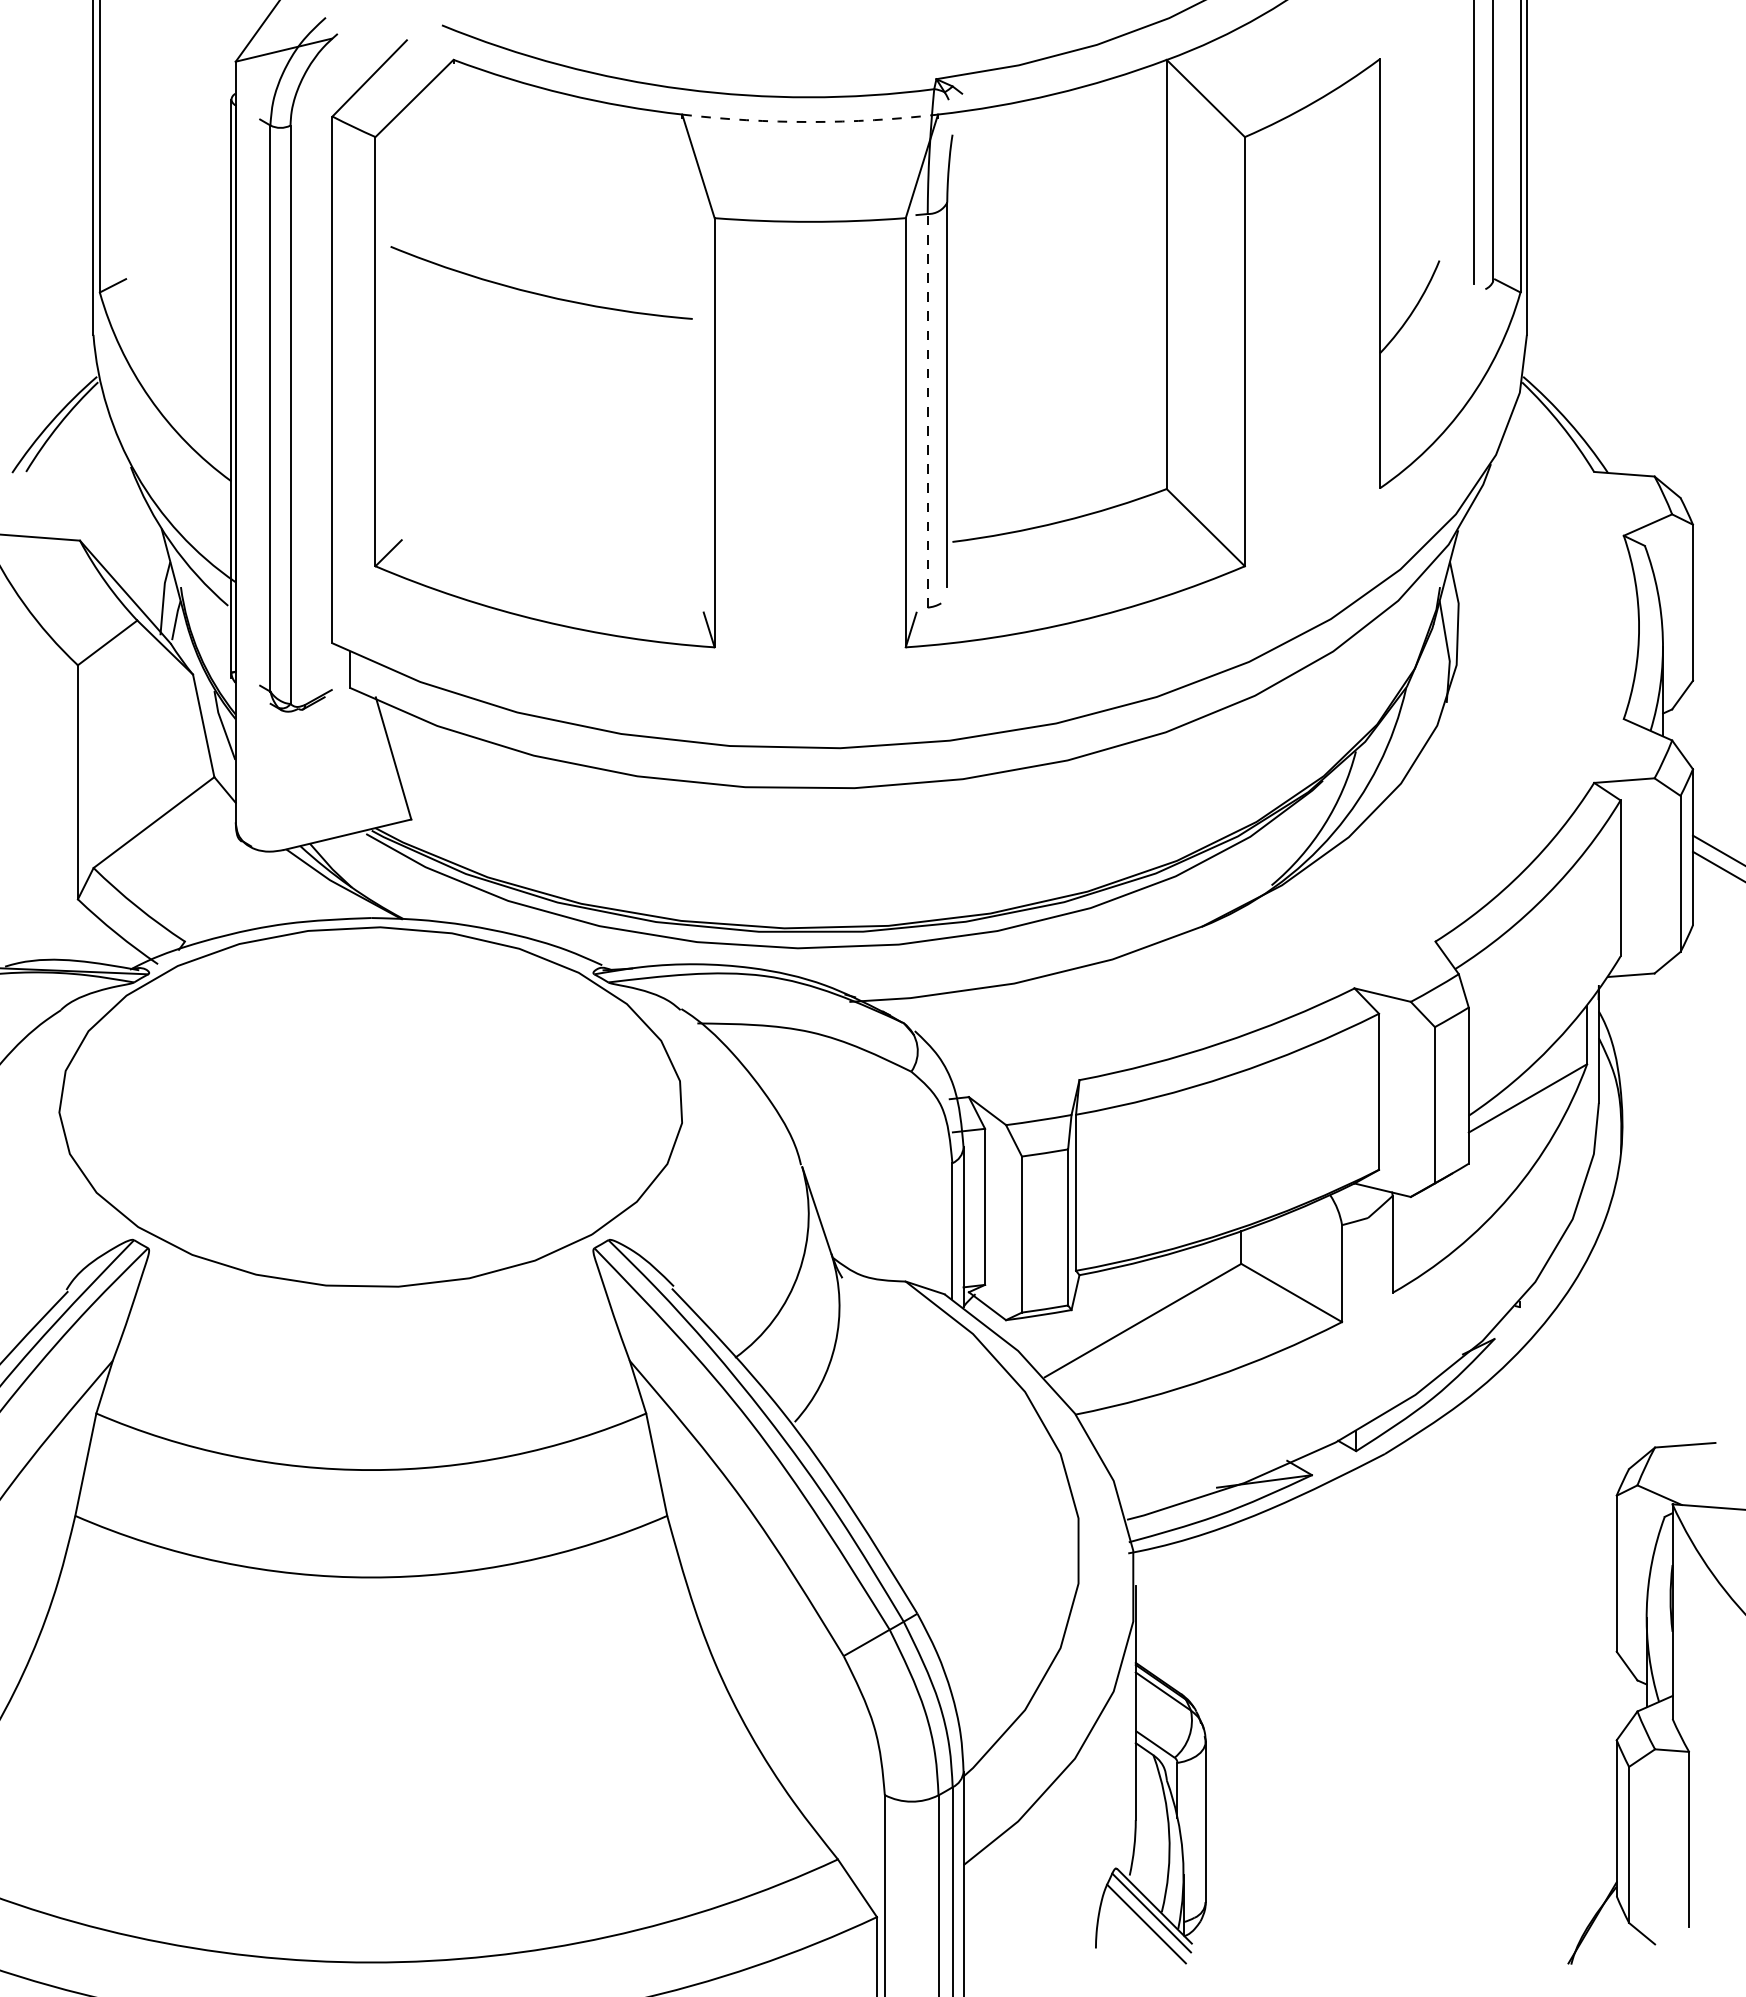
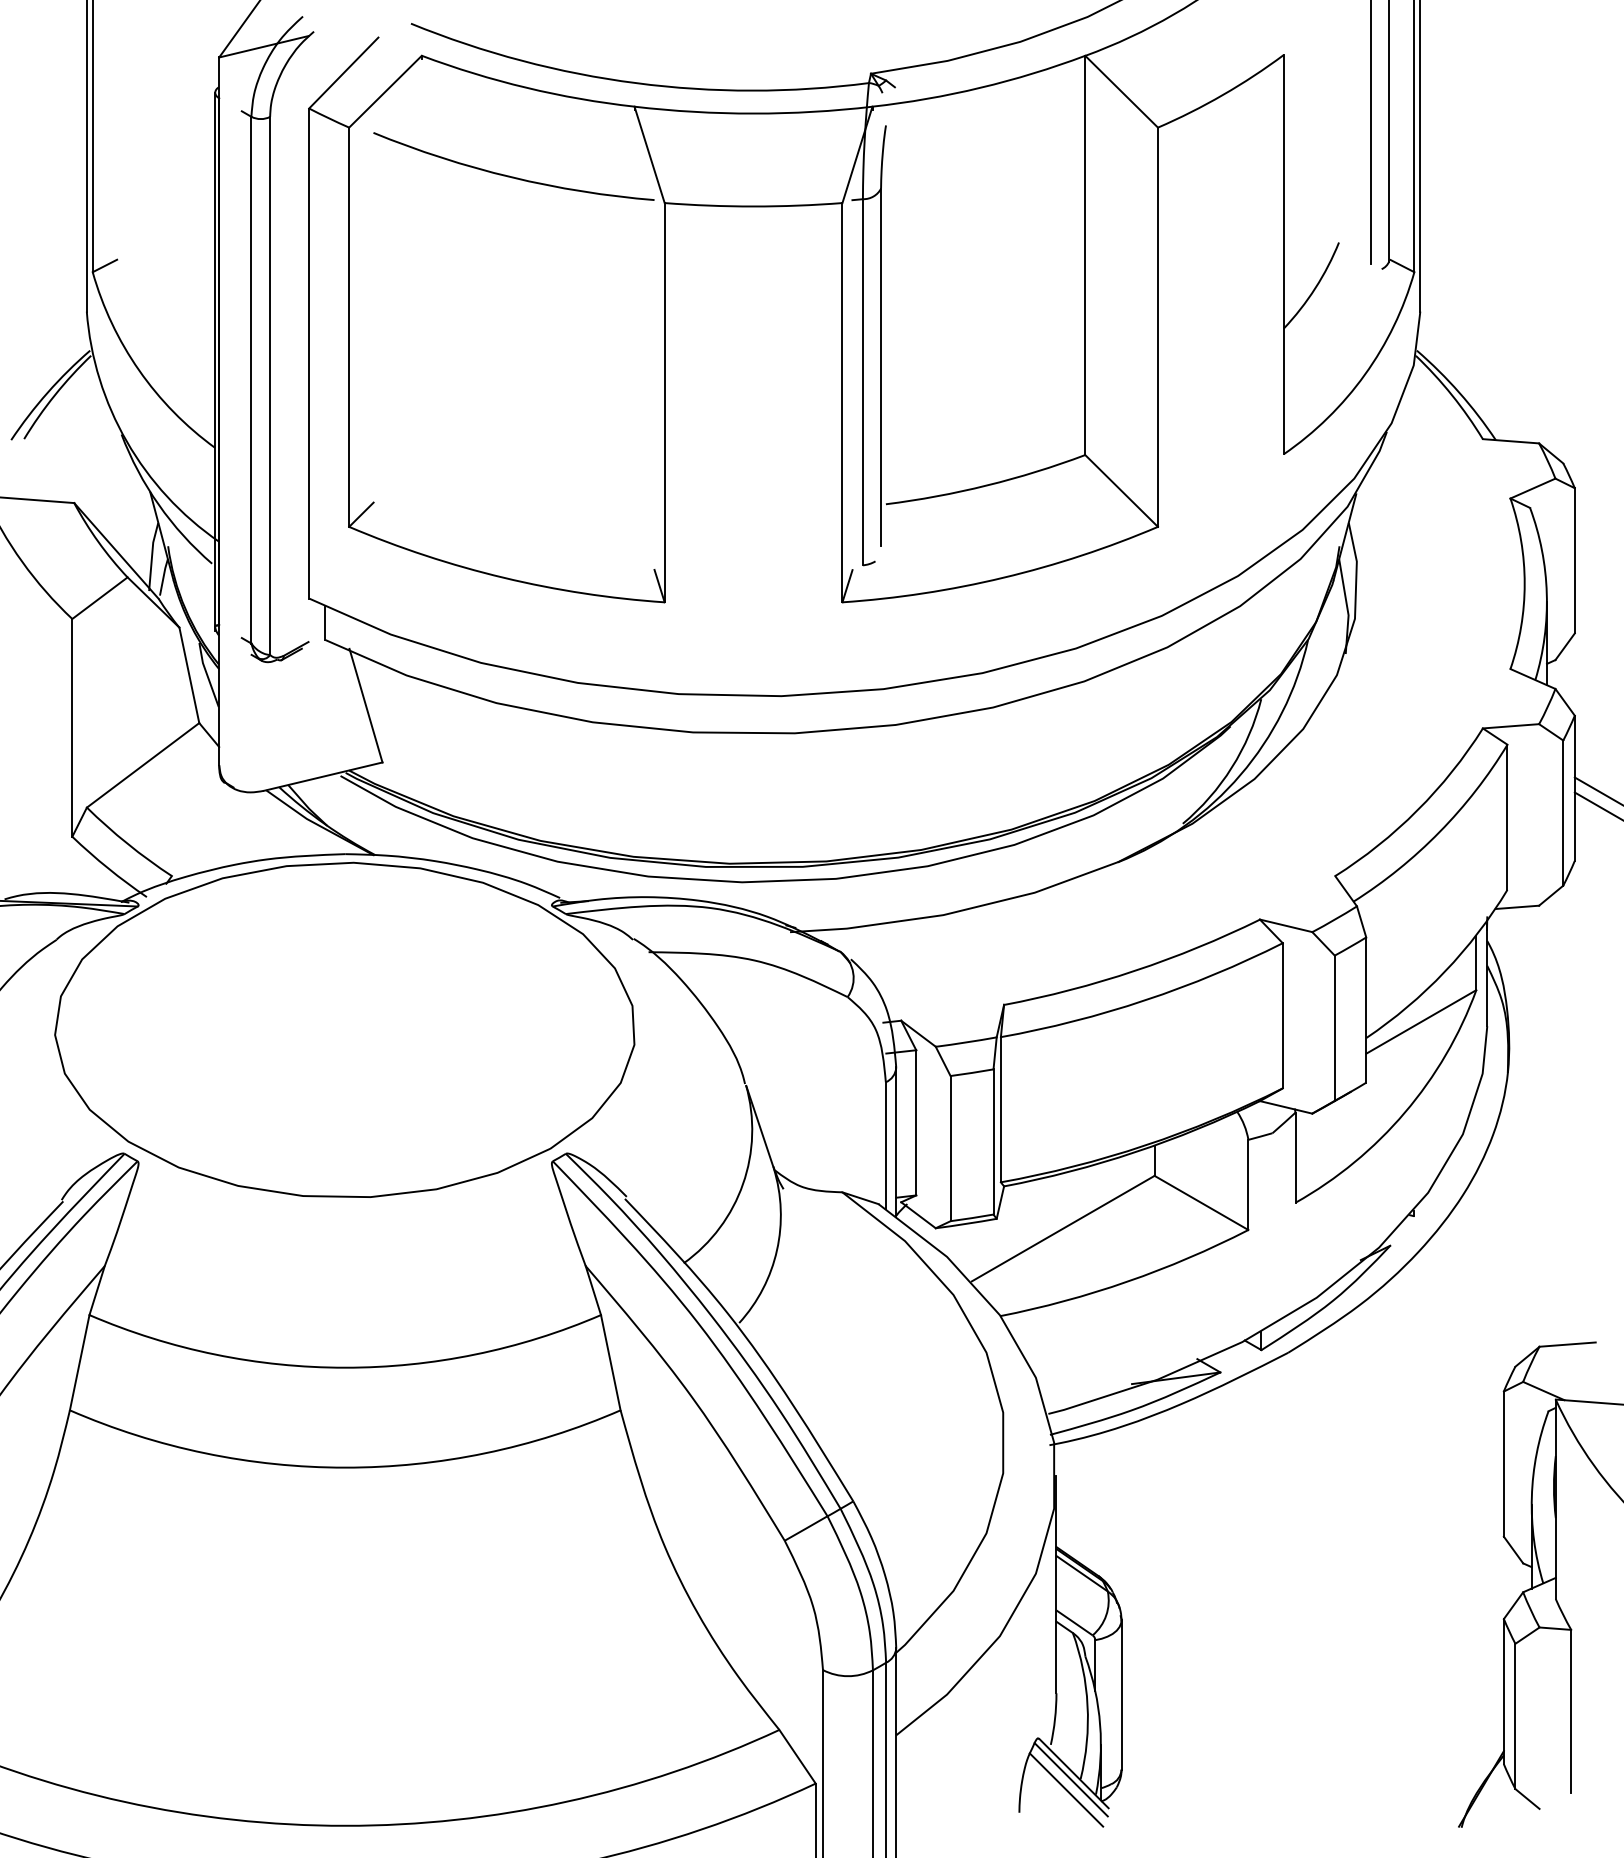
arc: (810, 122) -> (753, 114), dashed -> solid
arc: (540, 293) -> (512, 176), moved
line: (927, 410) -> (862, 381), dashed -> solid

